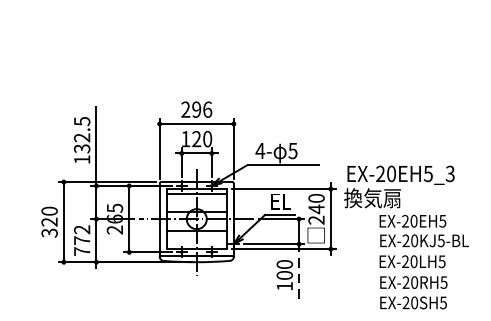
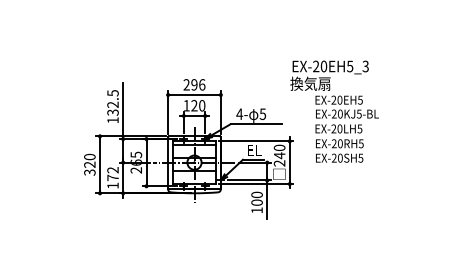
text: (406, 237) -> (334, 111), moved
text: (81, 251) -> (112, 185), 772 -> 172
line: (299, 270) -> (267, 199), dashed -> solid

